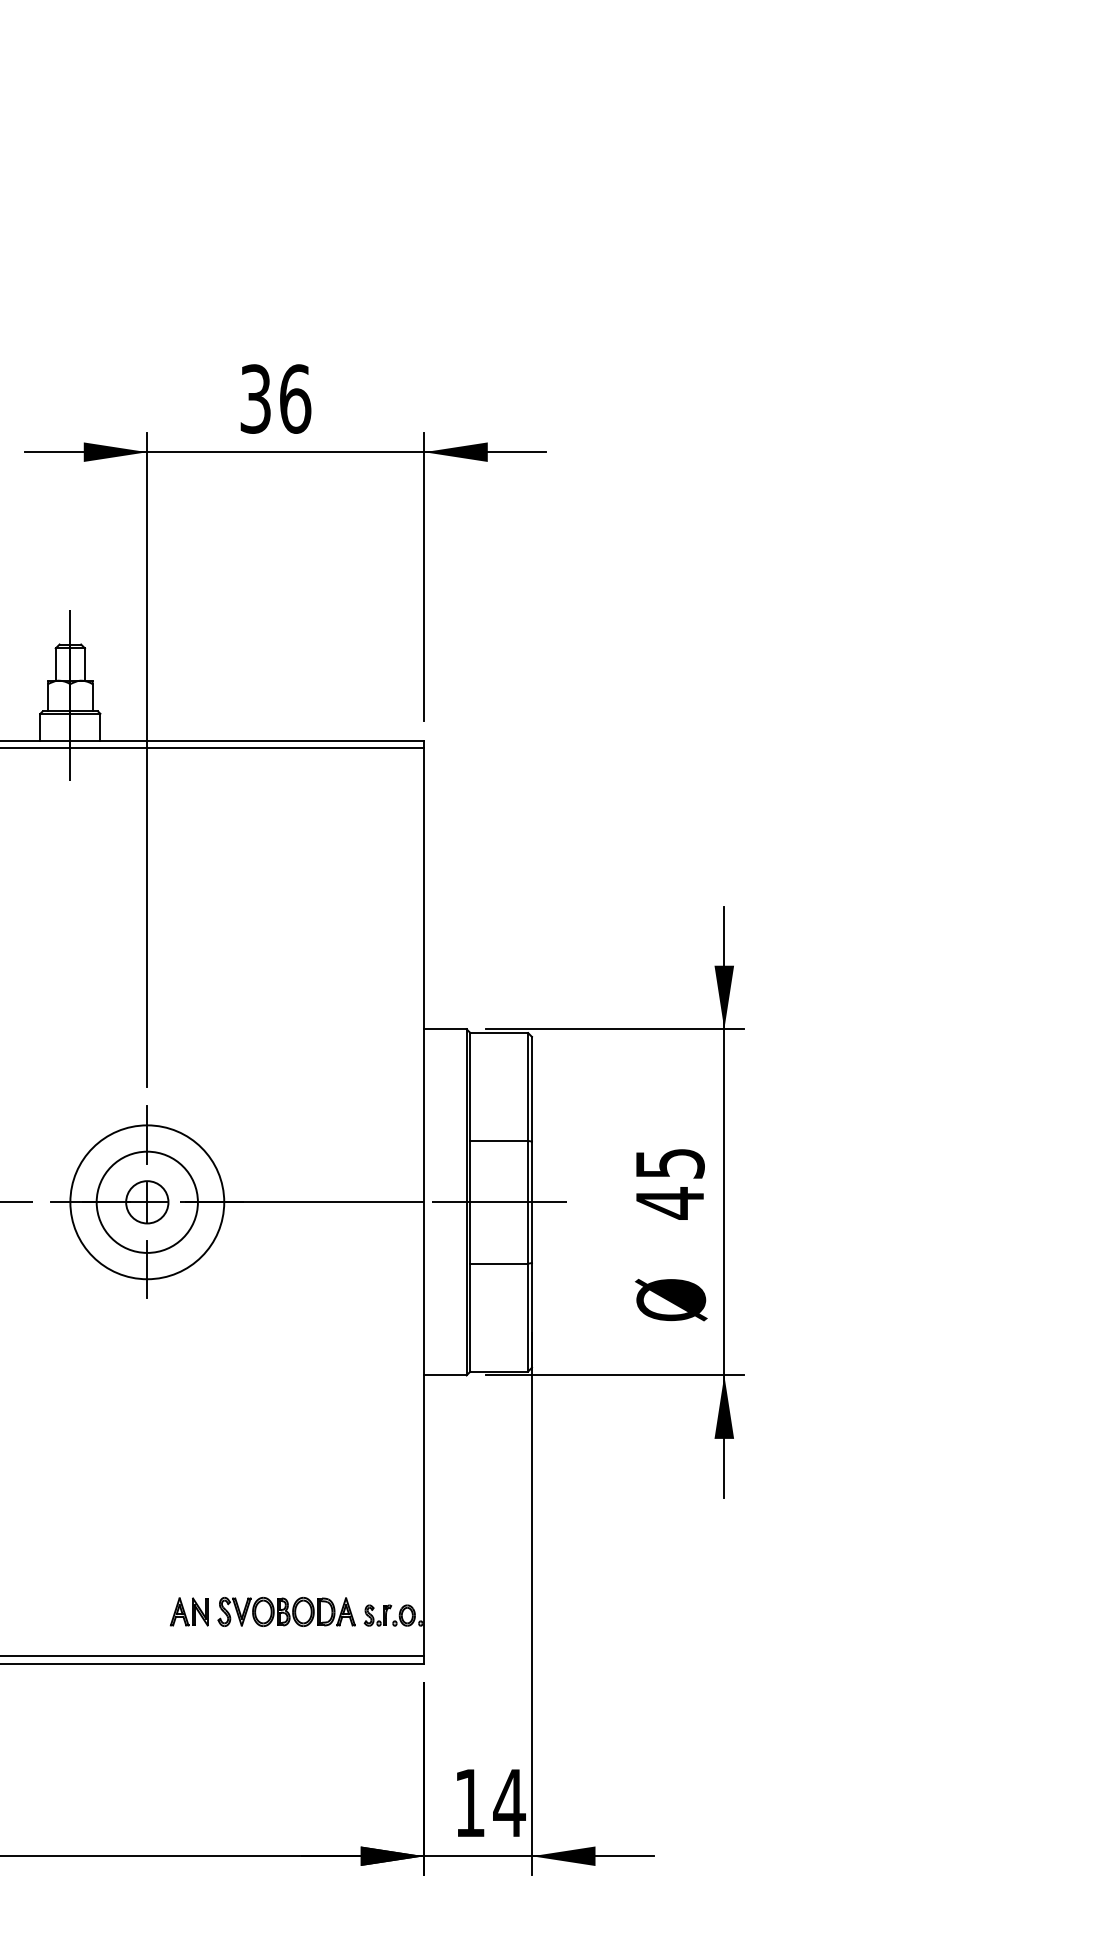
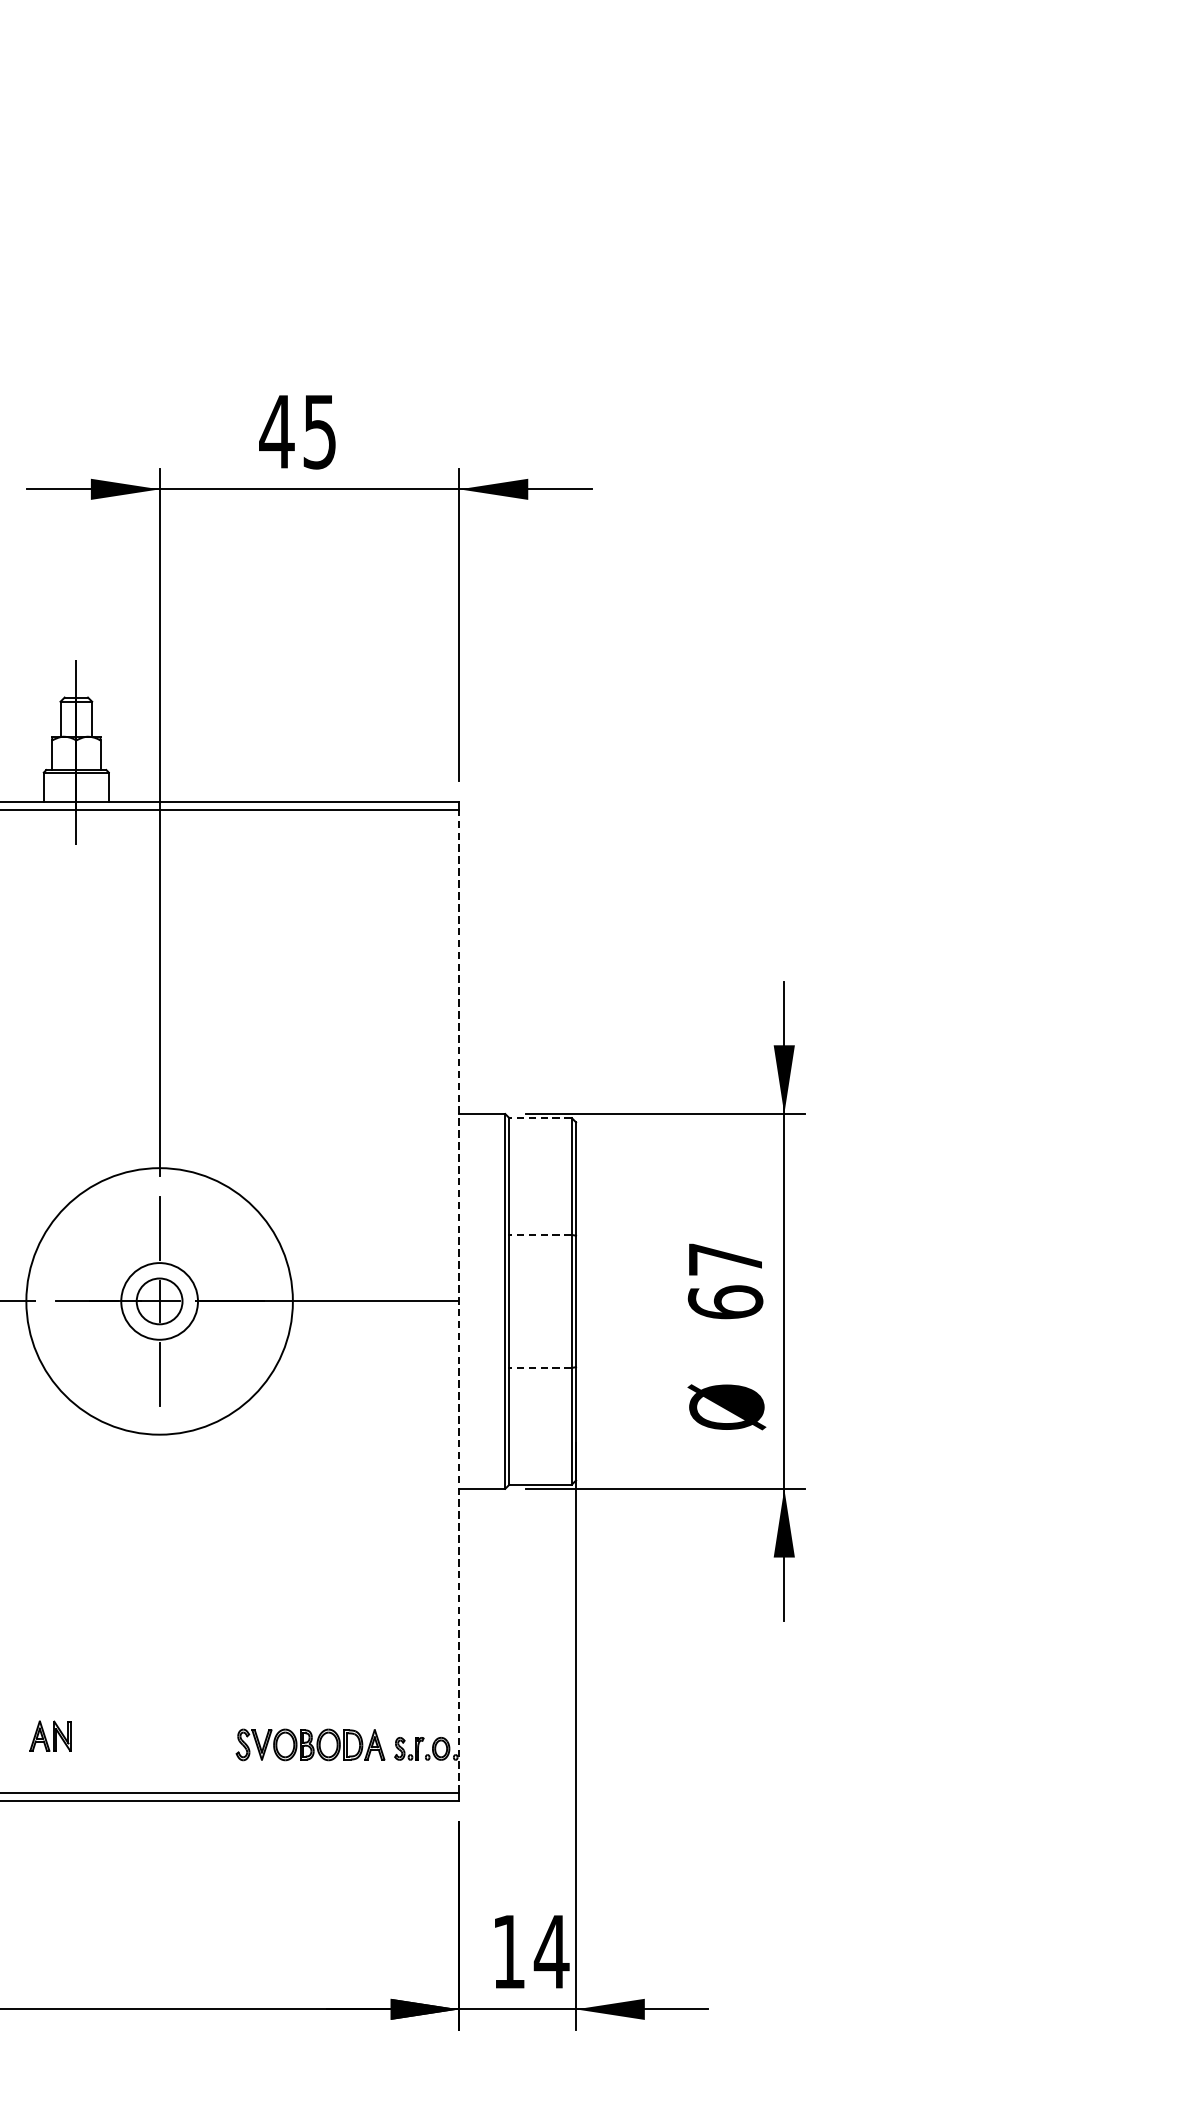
text: (275, 398) -> (298, 431), 36 -> 45
line: (499, 1033) -> (540, 1118), solid -> dashed
line: (499, 1140) -> (540, 1234), solid -> dashed
text: (669, 1184) -> (724, 1282), 45 -> 67
circle: (146, 1201) -> (158, 1300), size x0.7
circle: (147, 1202) -> (159, 1301), size x1.6
line: (424, 1202) -> (459, 1301), solid -> dashed
line: (498, 1202) -> (539, 1301), removed
line: (499, 1263) -> (540, 1367), solid -> dashed
part: (188, 1611) -> (49, 1735), moved

